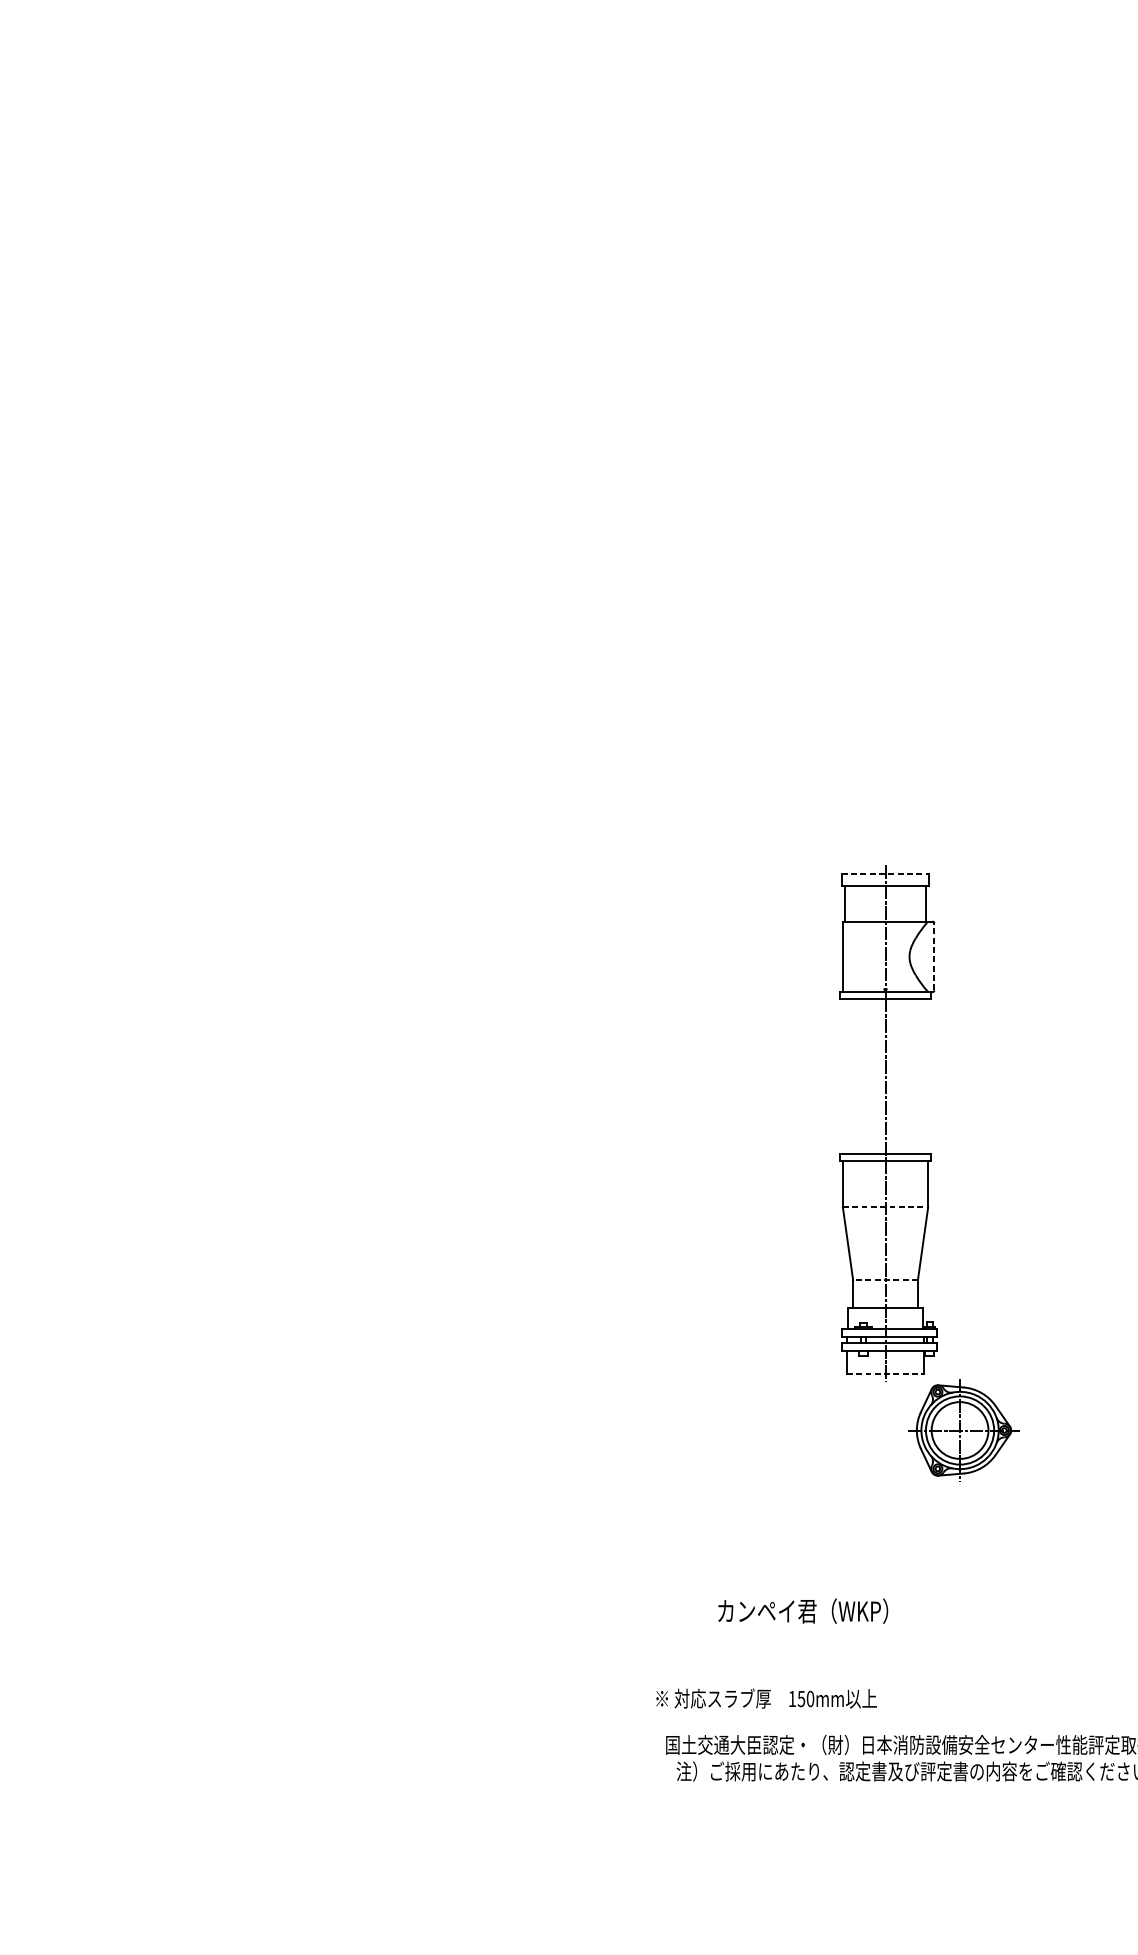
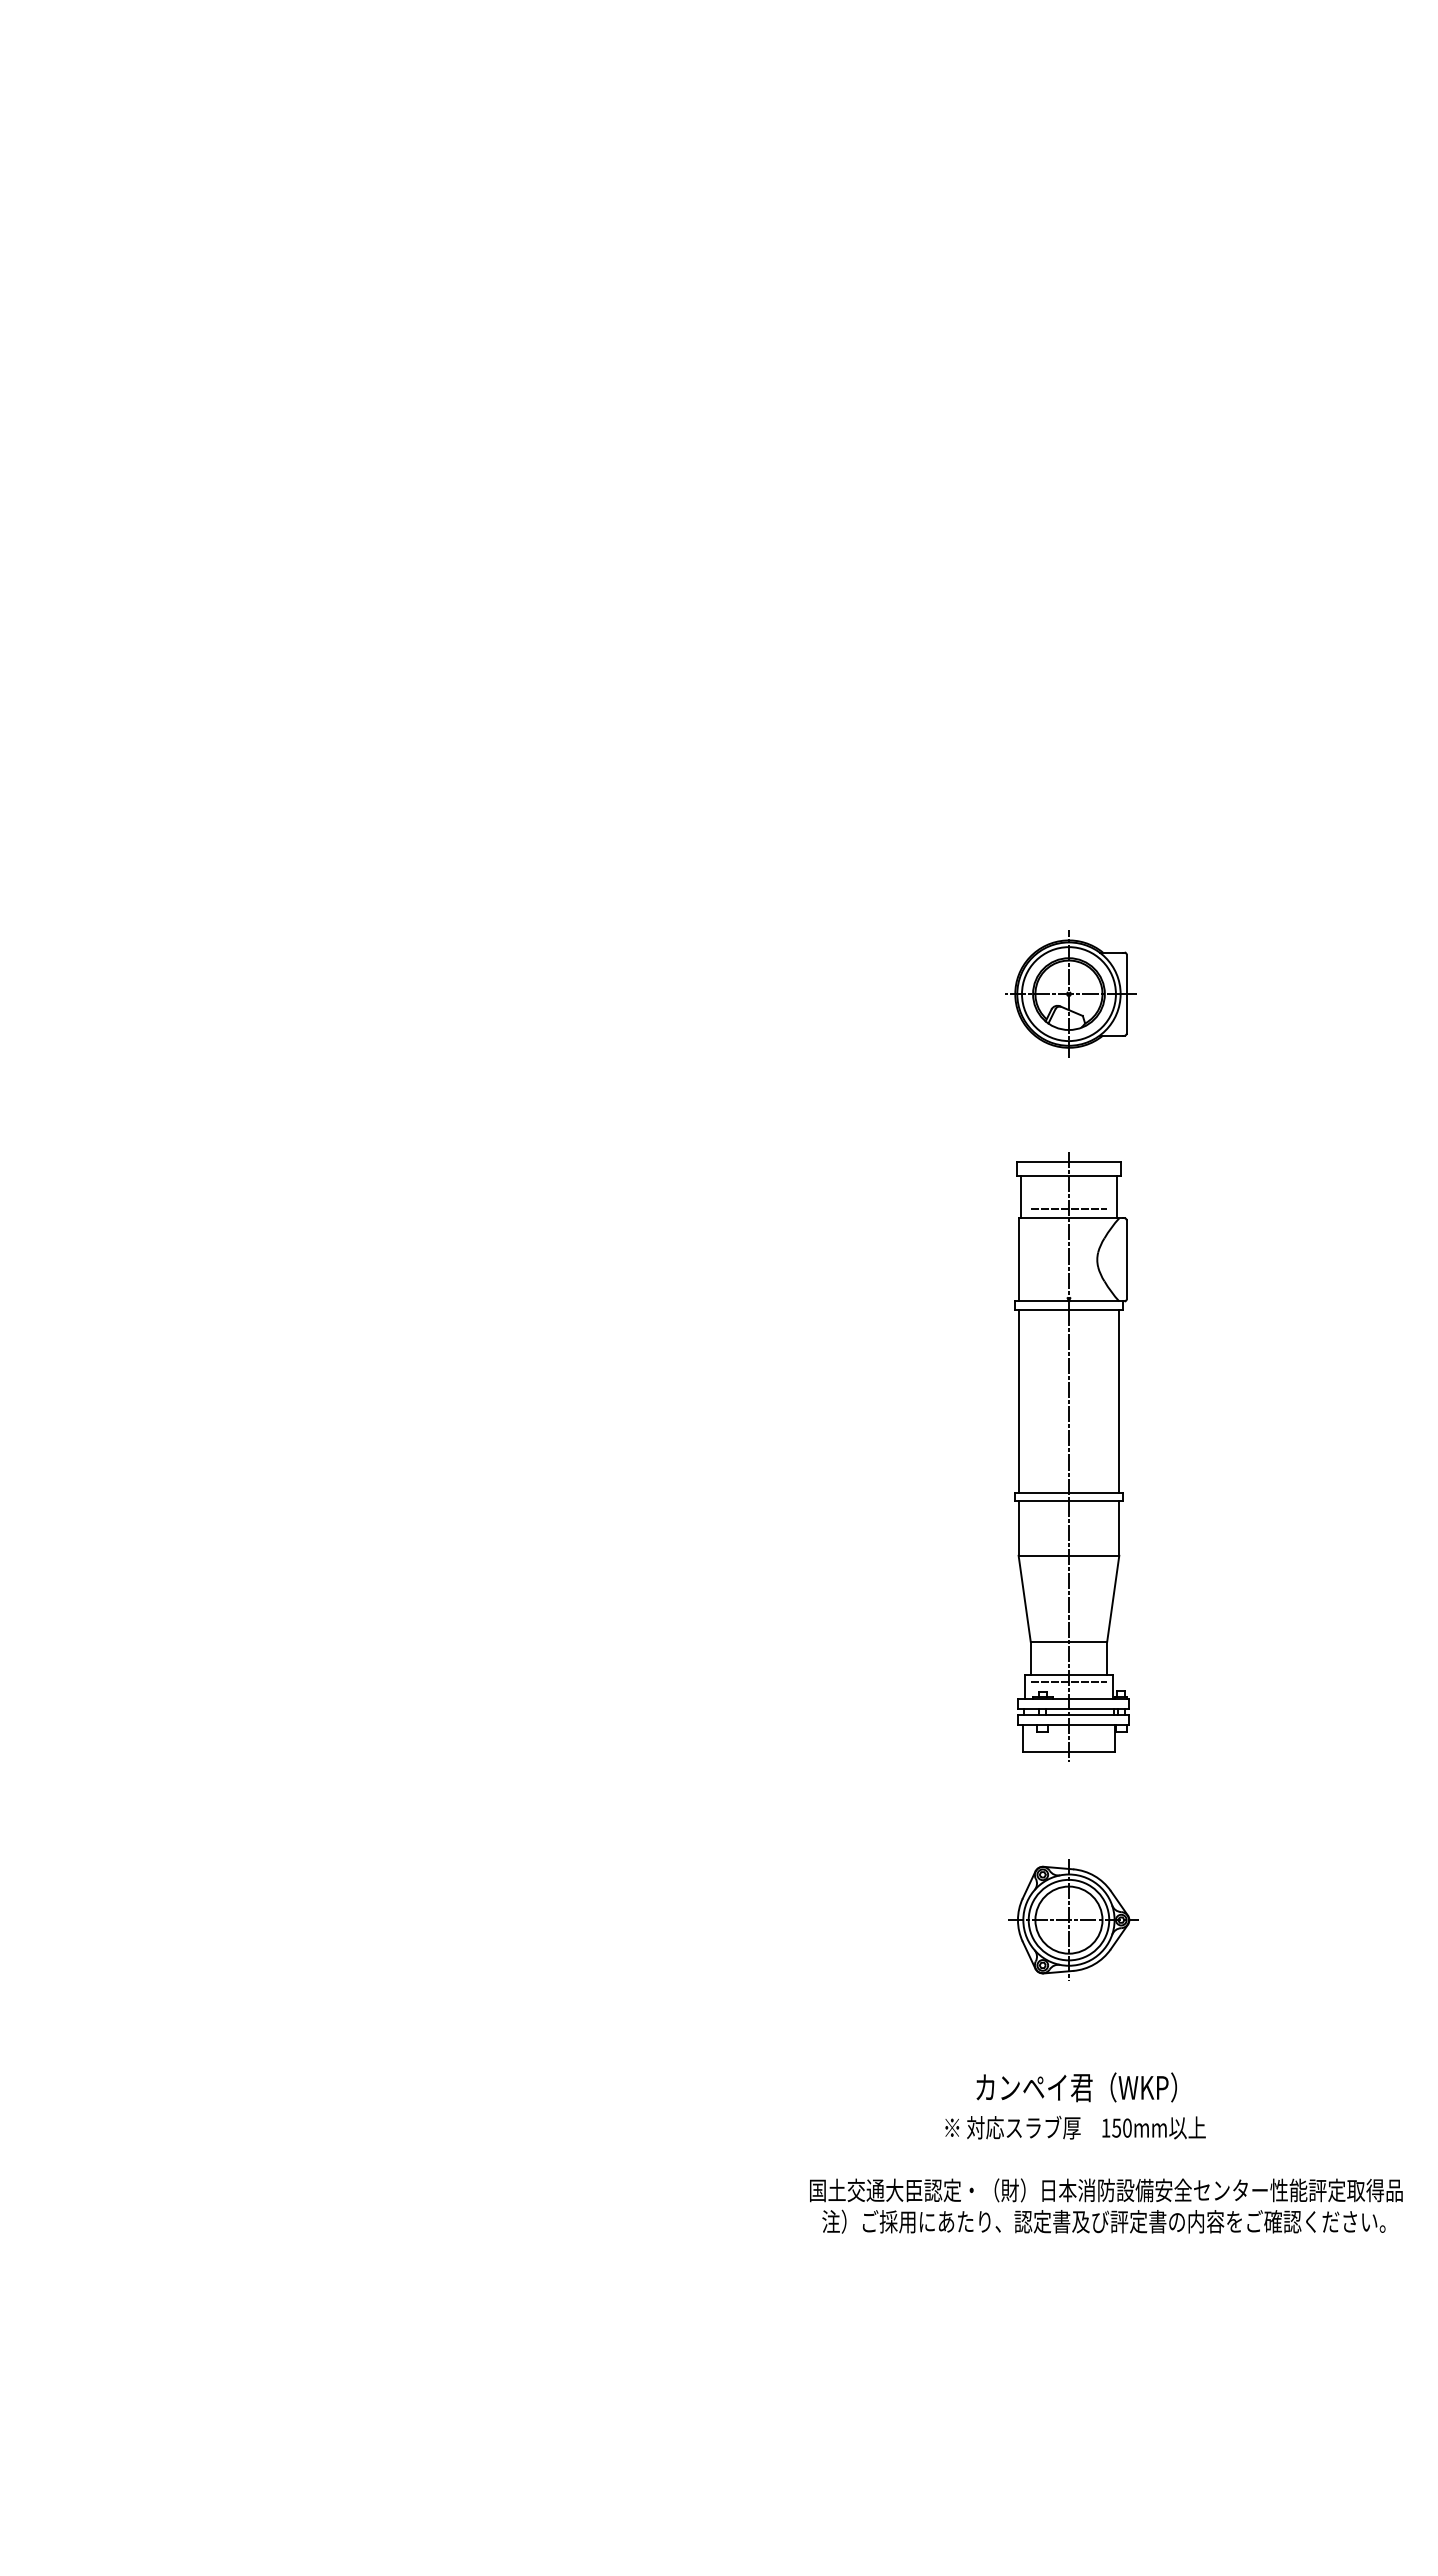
part: (886, 731) -> (1070, 993), added
line: (885, 873) -> (1068, 1161), dashed -> solid
line: (885, 913) -> (1068, 1208), added
line: (934, 956) -> (1126, 1259), dashed -> solid
line: (842, 1075) -> (1018, 1400), added
line: (928, 1075) -> (1119, 1400), added
line: (885, 1207) -> (1069, 1555), dashed -> solid
line: (885, 1280) -> (1068, 1641), dashed -> solid
line: (885, 1313) -> (1068, 1681), added
line: (885, 1374) -> (1068, 1752), dashed -> solid
part: (963, 1429) -> (1073, 1919), moved
text: (802, 1611) -> (1076, 2087), moved
text: (766, 1698) -> (1075, 2127), moved

